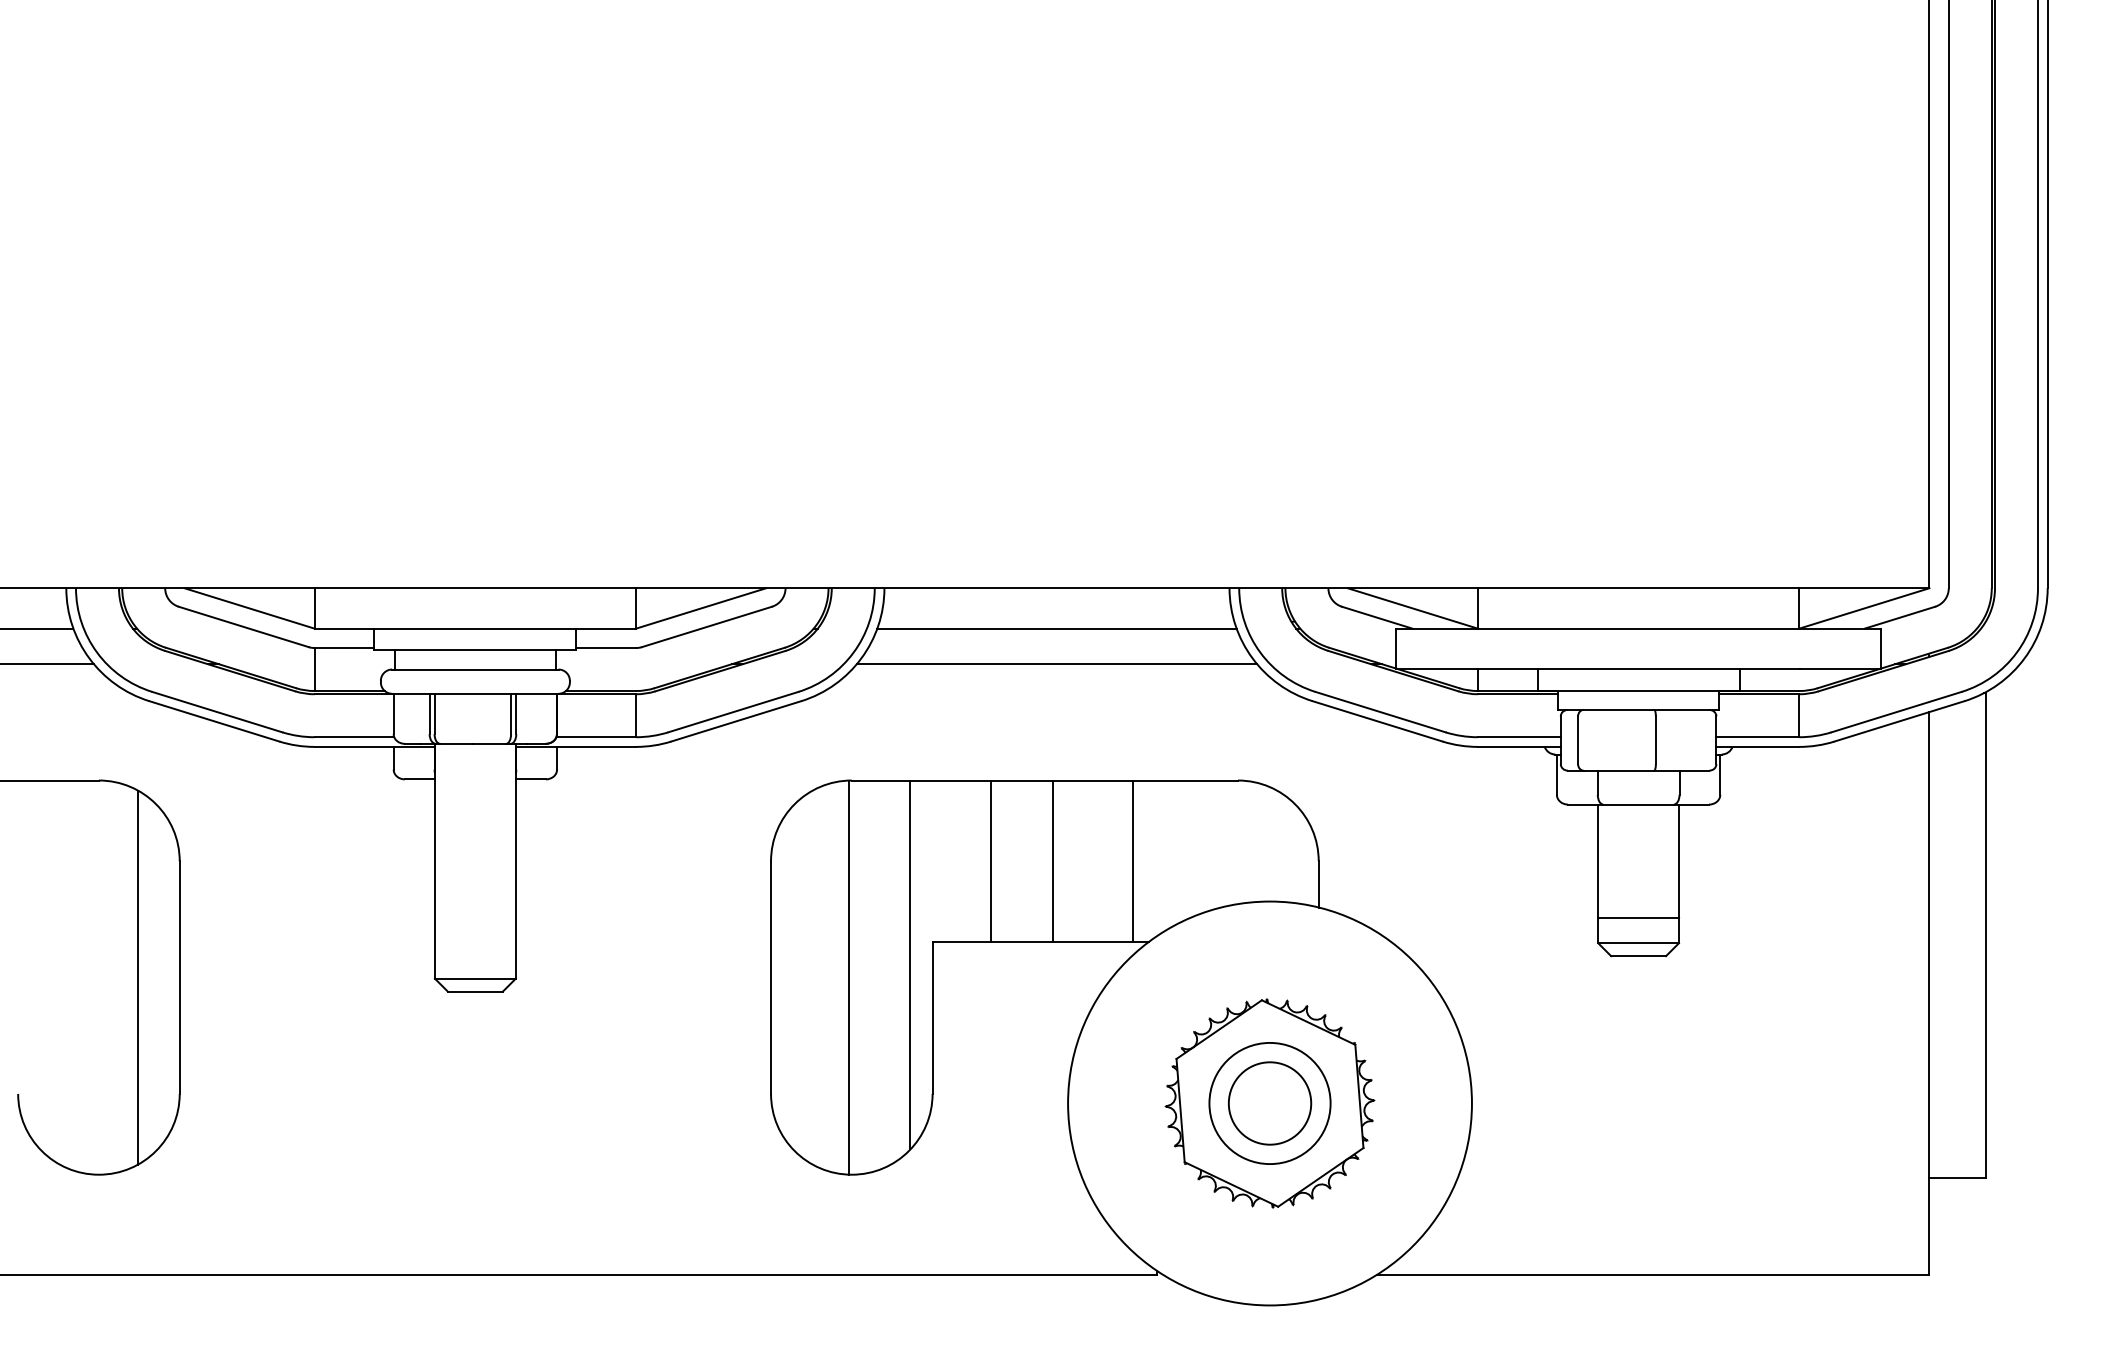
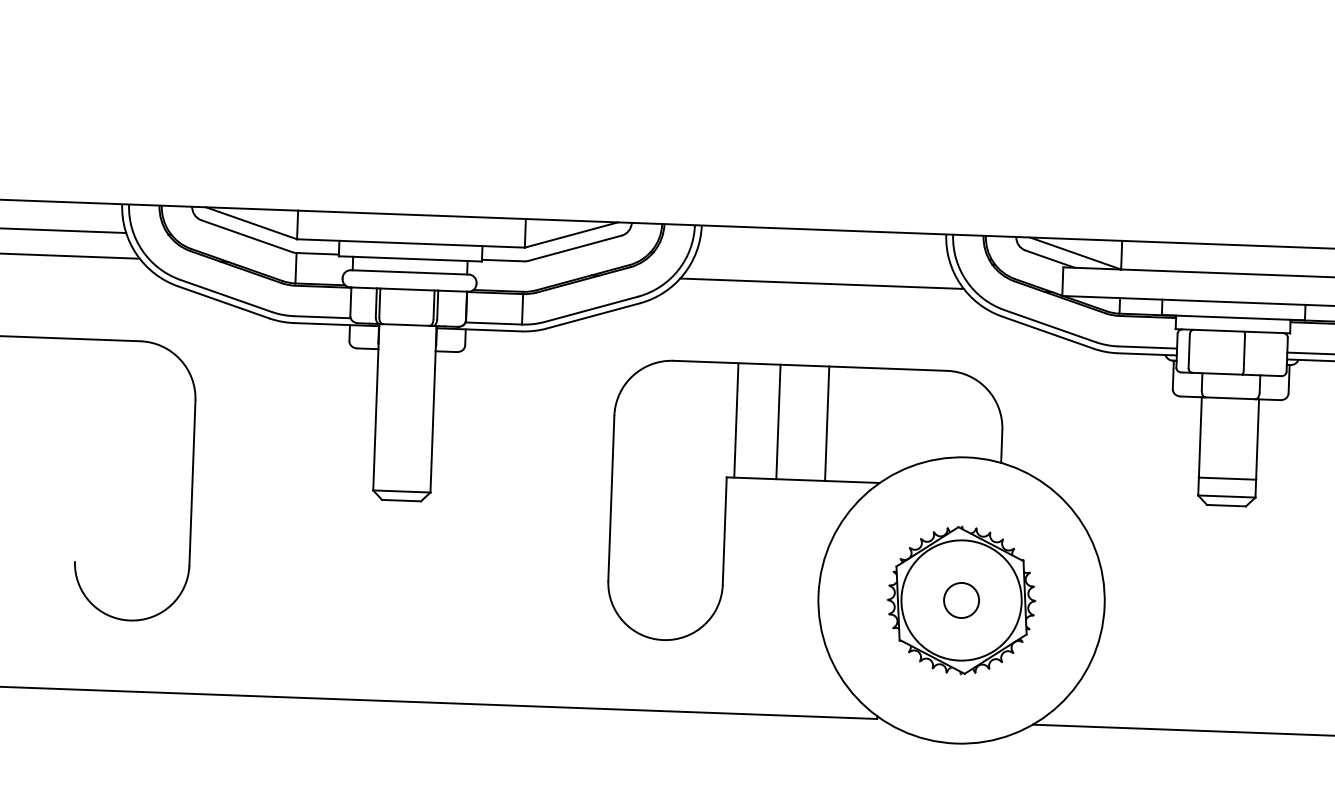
line: (1056, 628) -> (822, 258), removed
line: (991, 861) -> (736, 420), moved
line: (1052, 861) -> (778, 422), moved
line: (1133, 861) -> (827, 423), moved
line: (910, 964) -> (710, 492), removed
line: (138, 977) -> (163, 481), removed
line: (849, 977) -> (666, 500), removed
circle: (1269, 1103) -> (961, 600), size x0.6
circle: (1269, 1103) -> (961, 600), size x1.4

